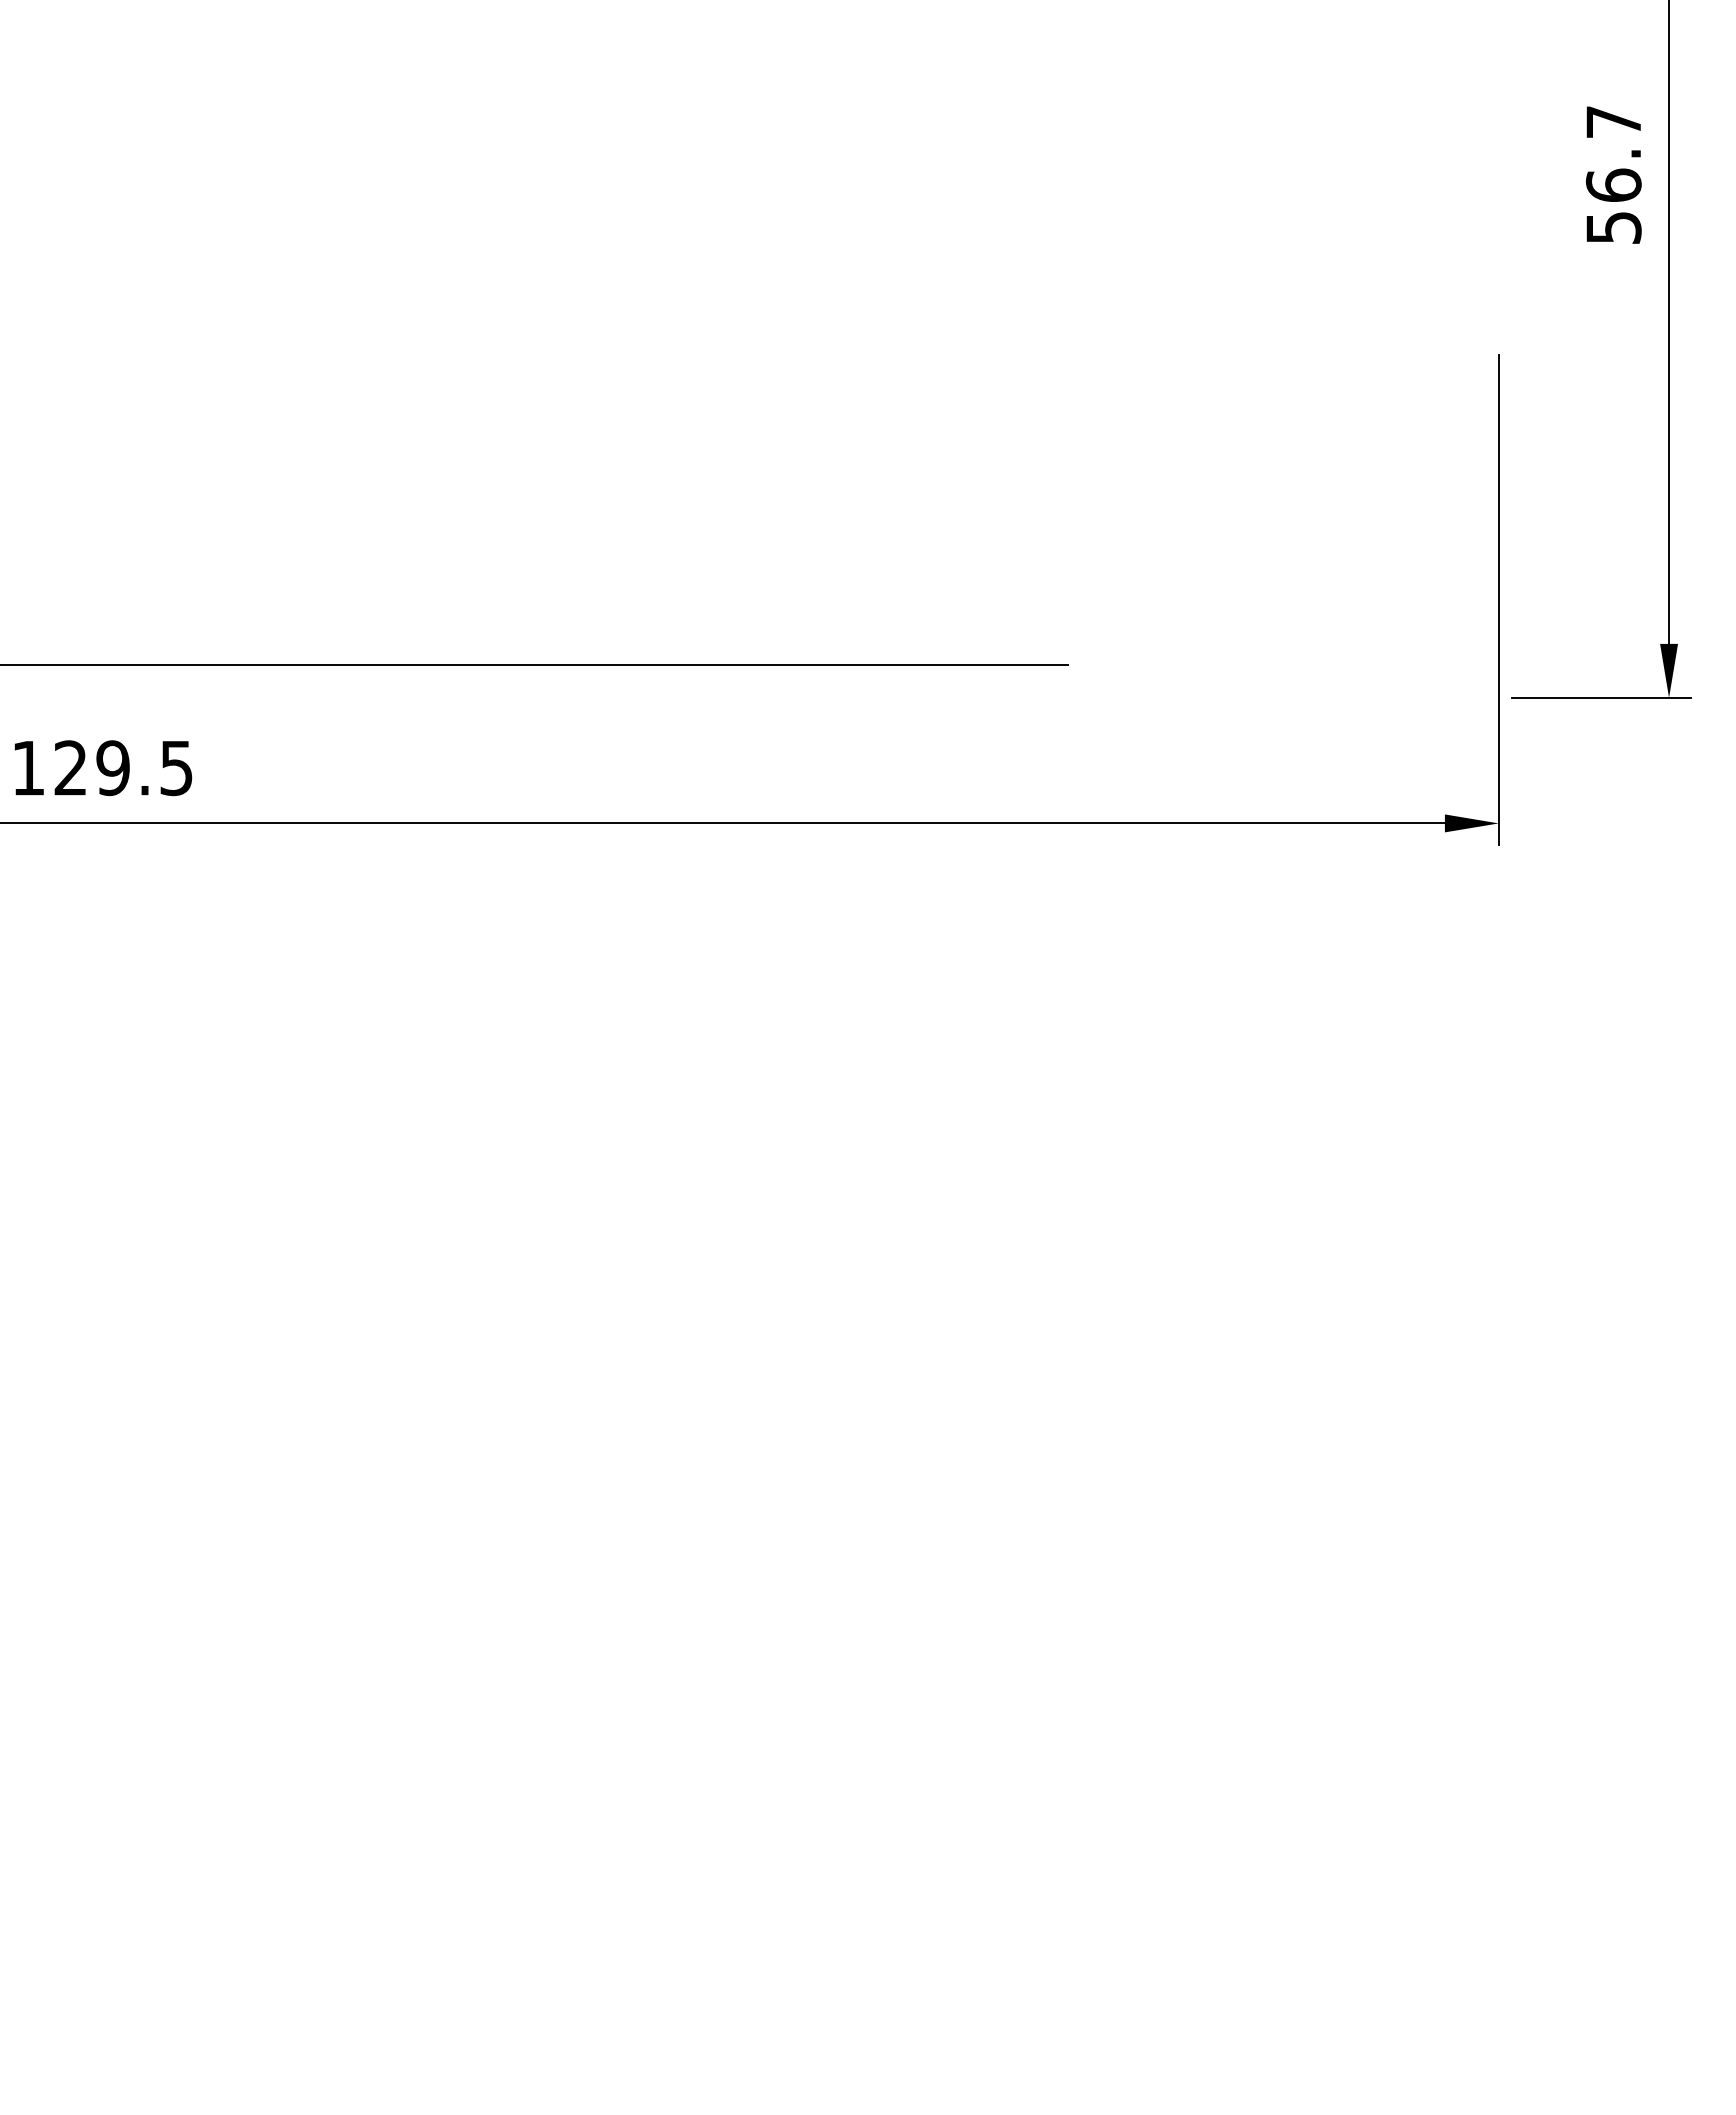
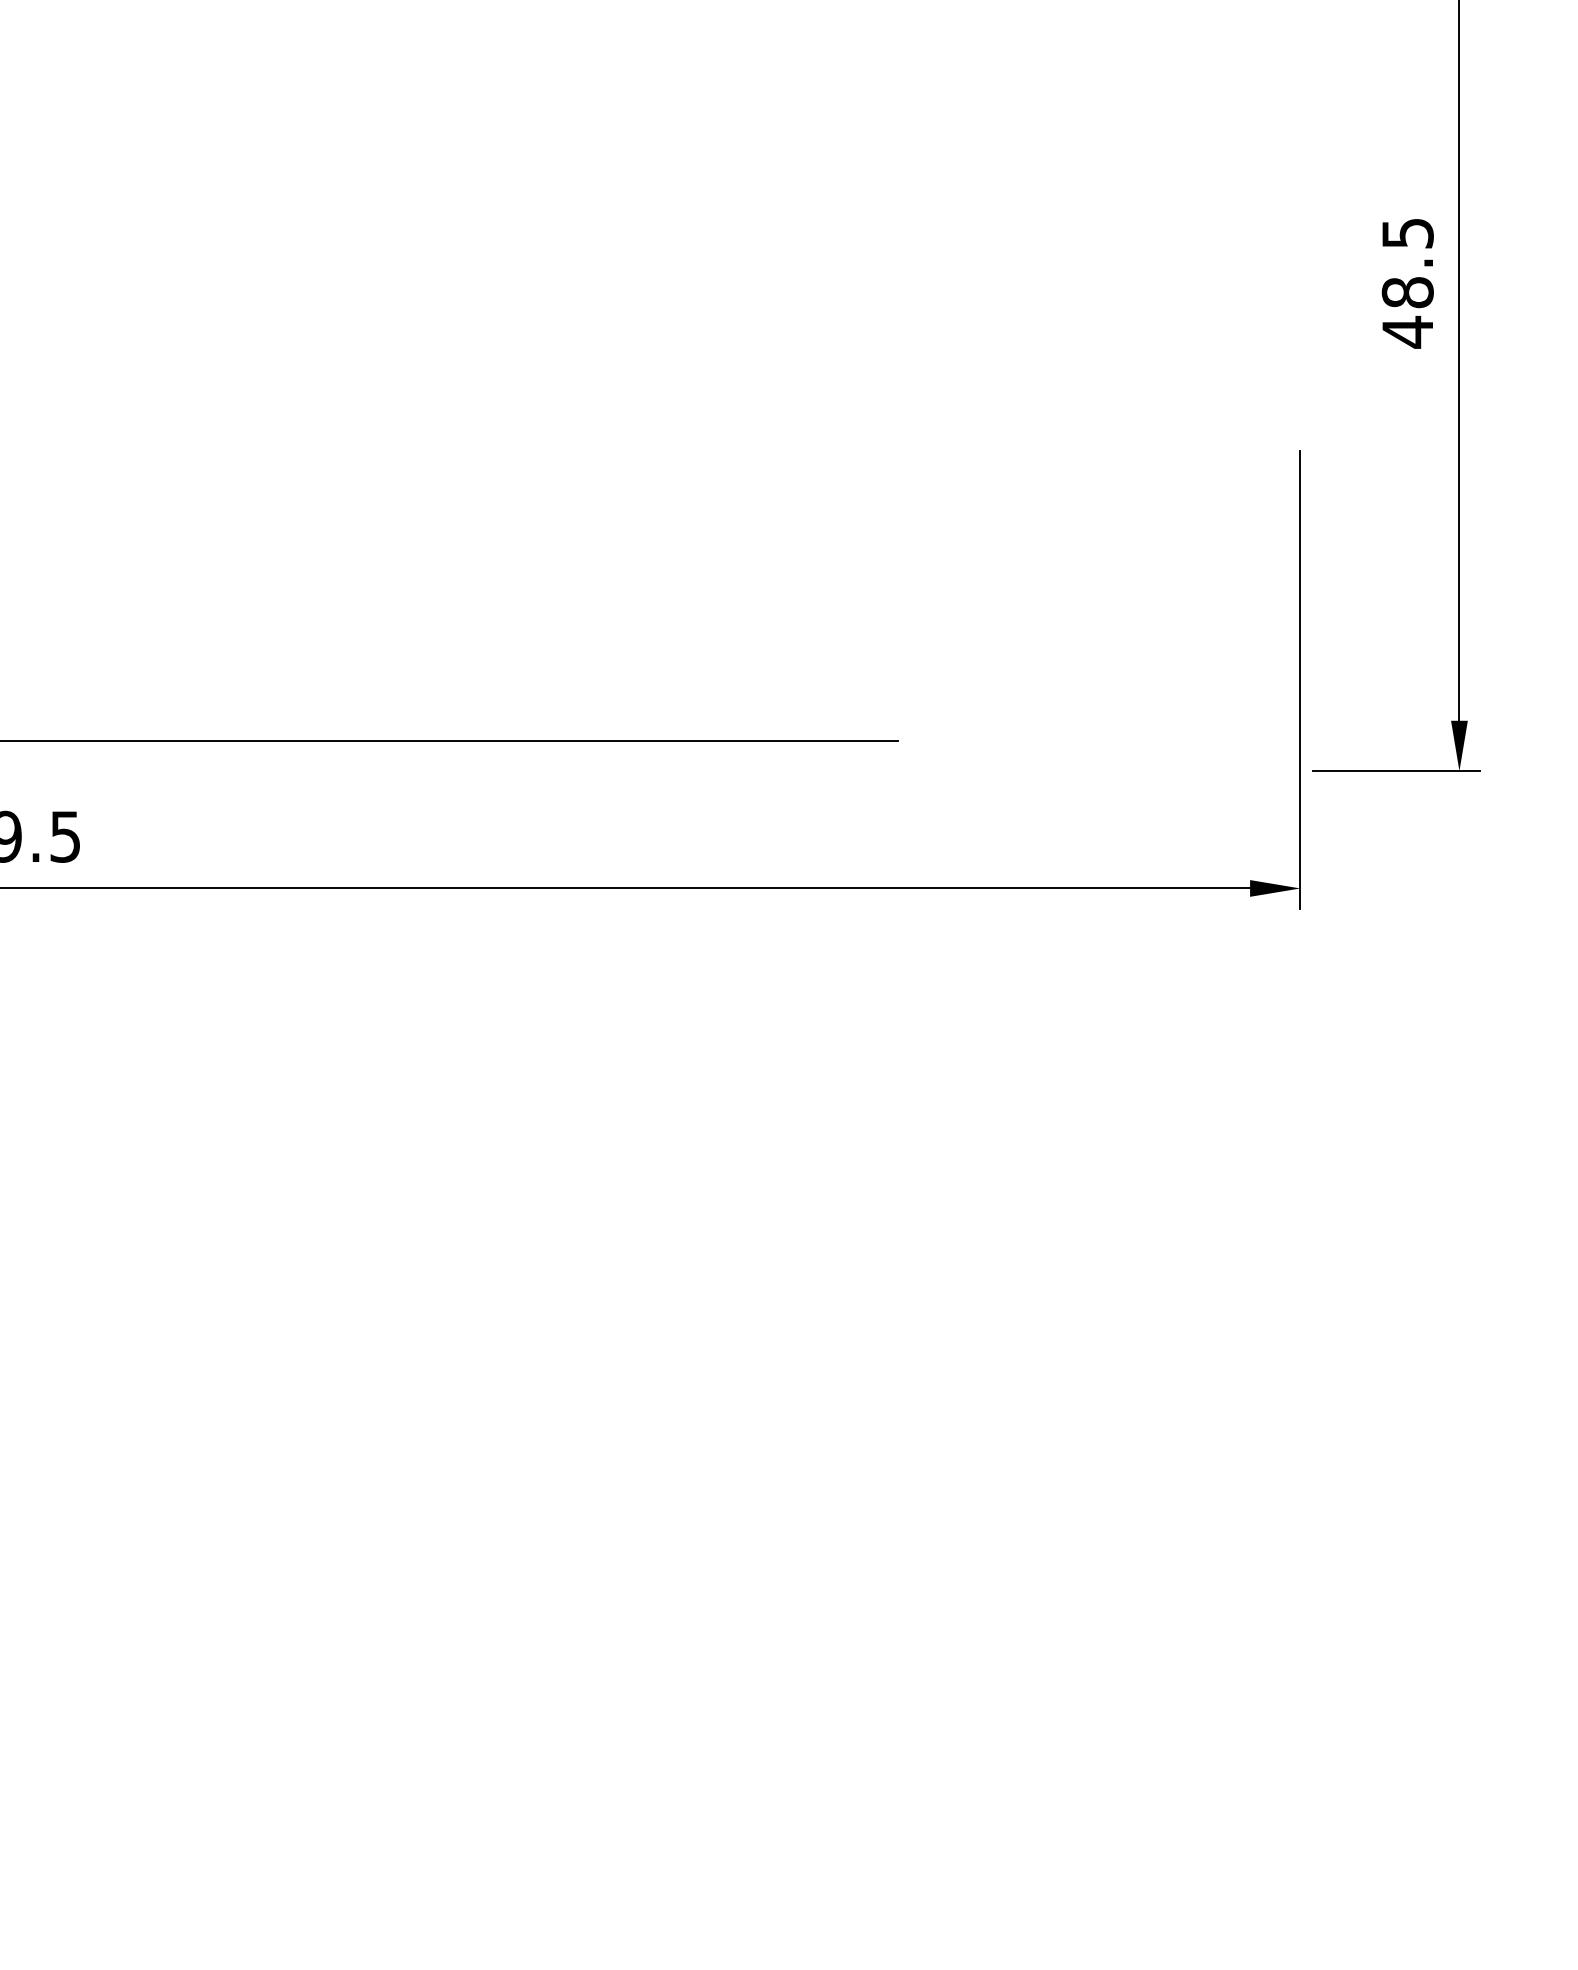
text: (1613, 175) -> (1407, 283), 56.7 -> 48.5

